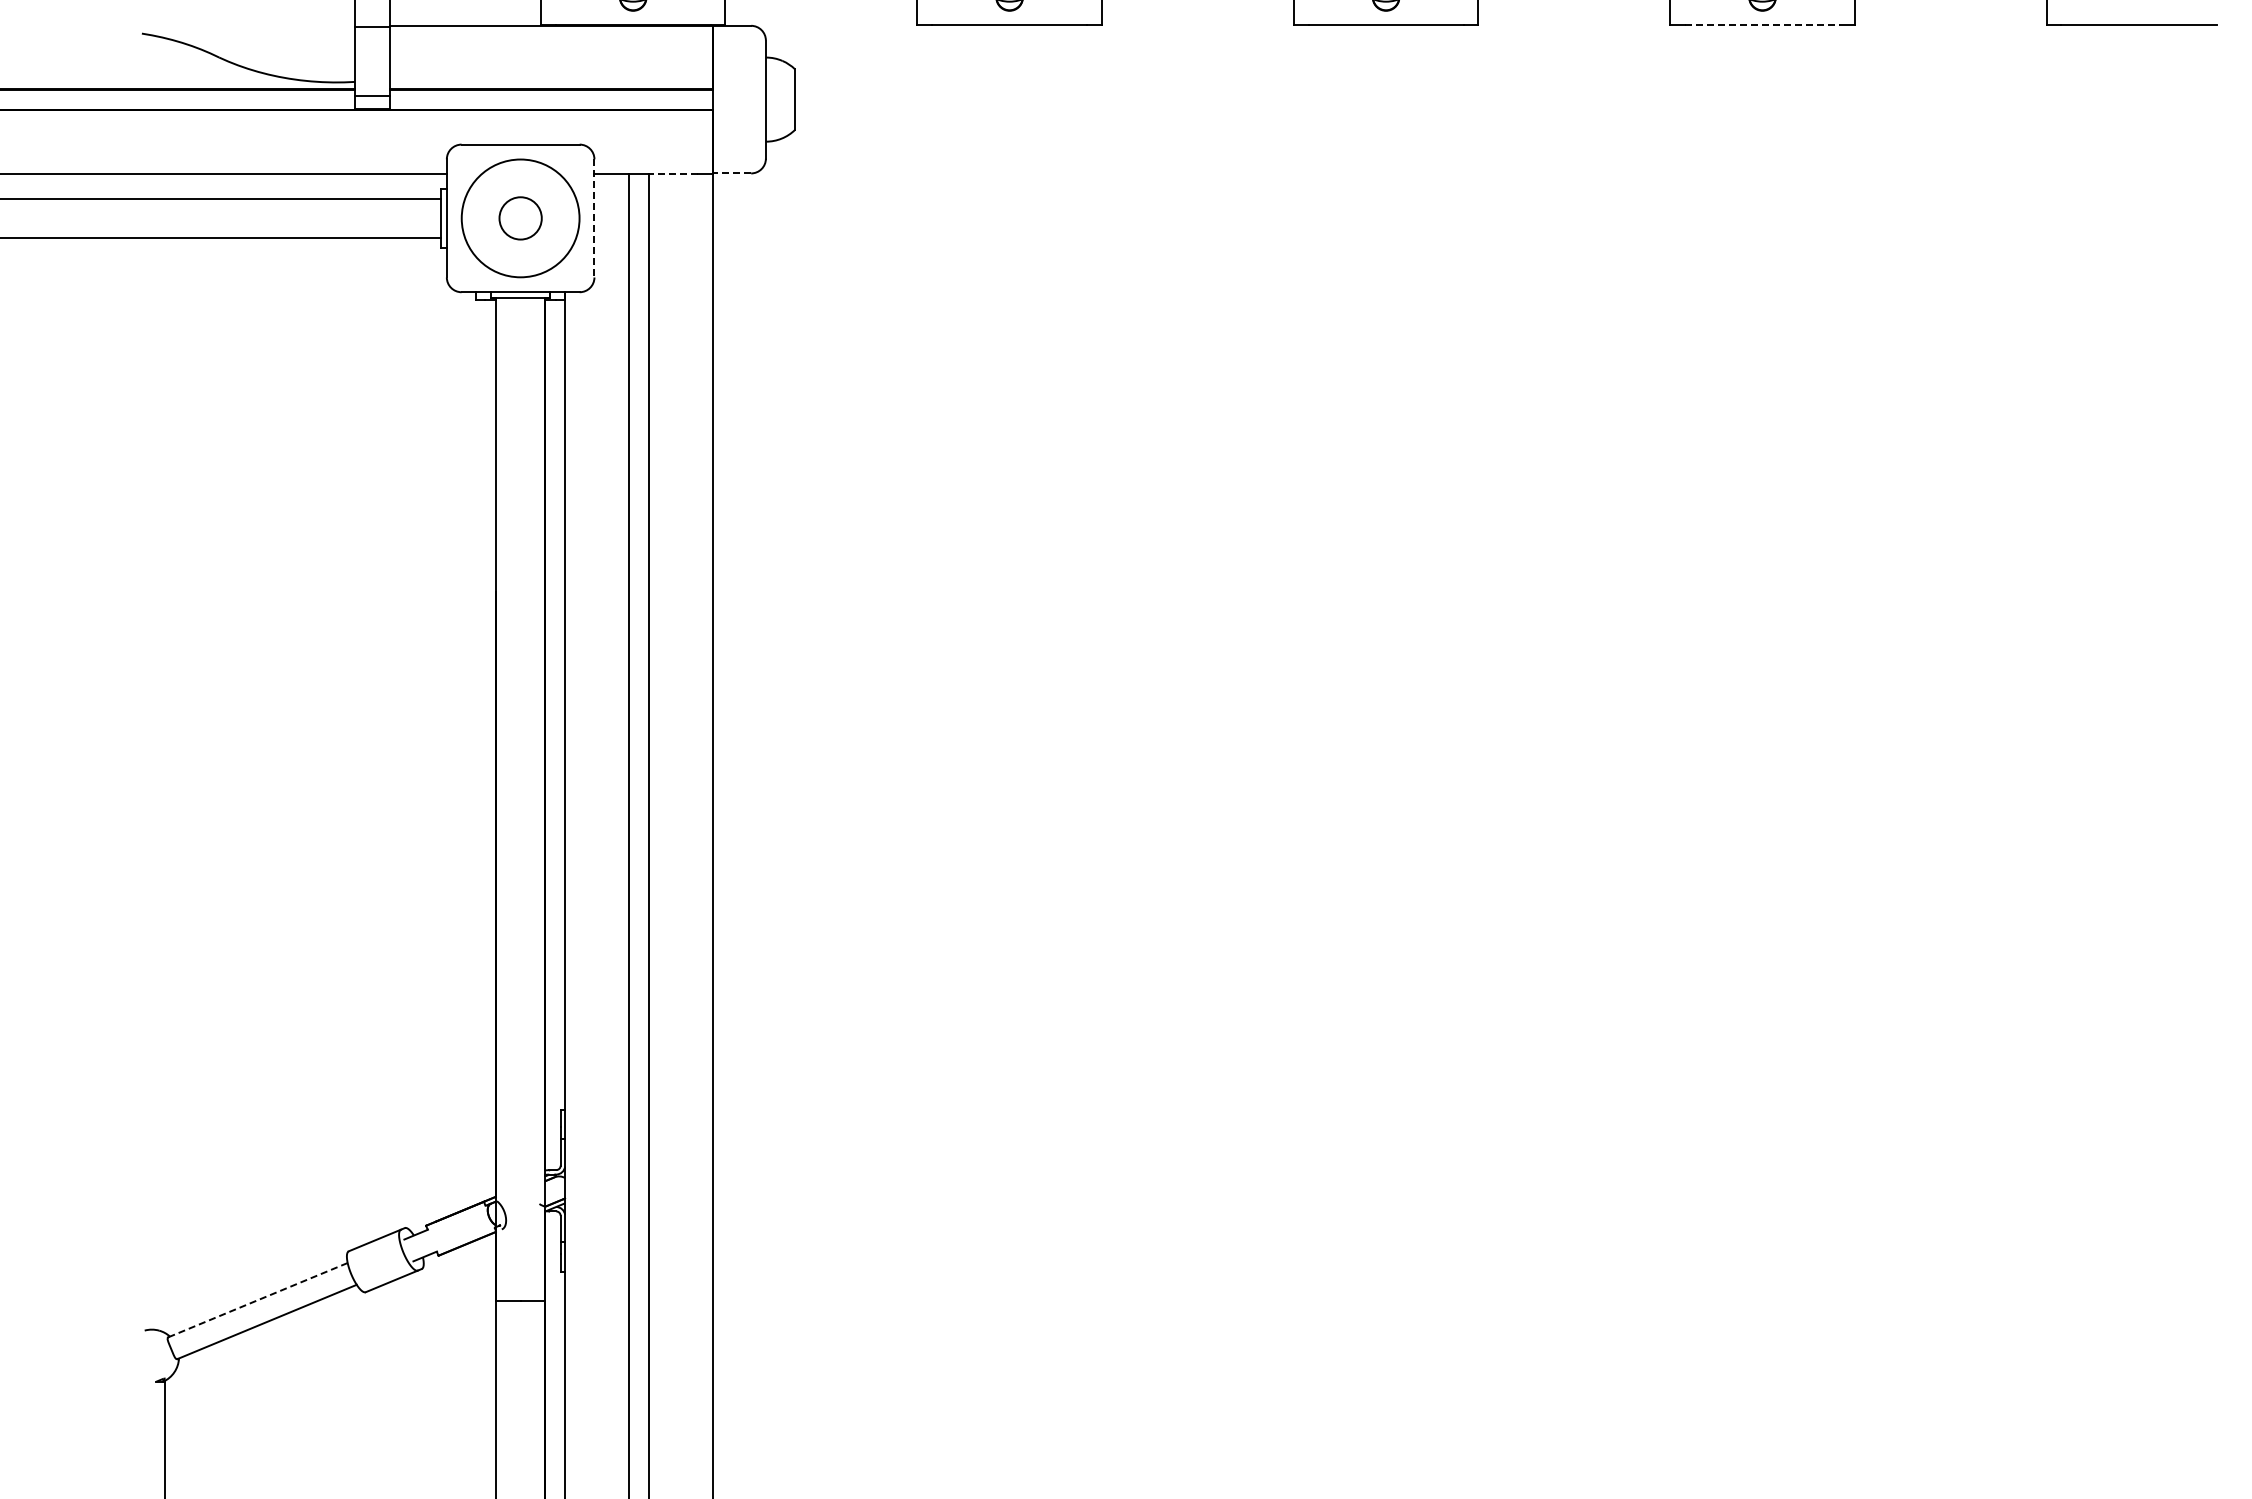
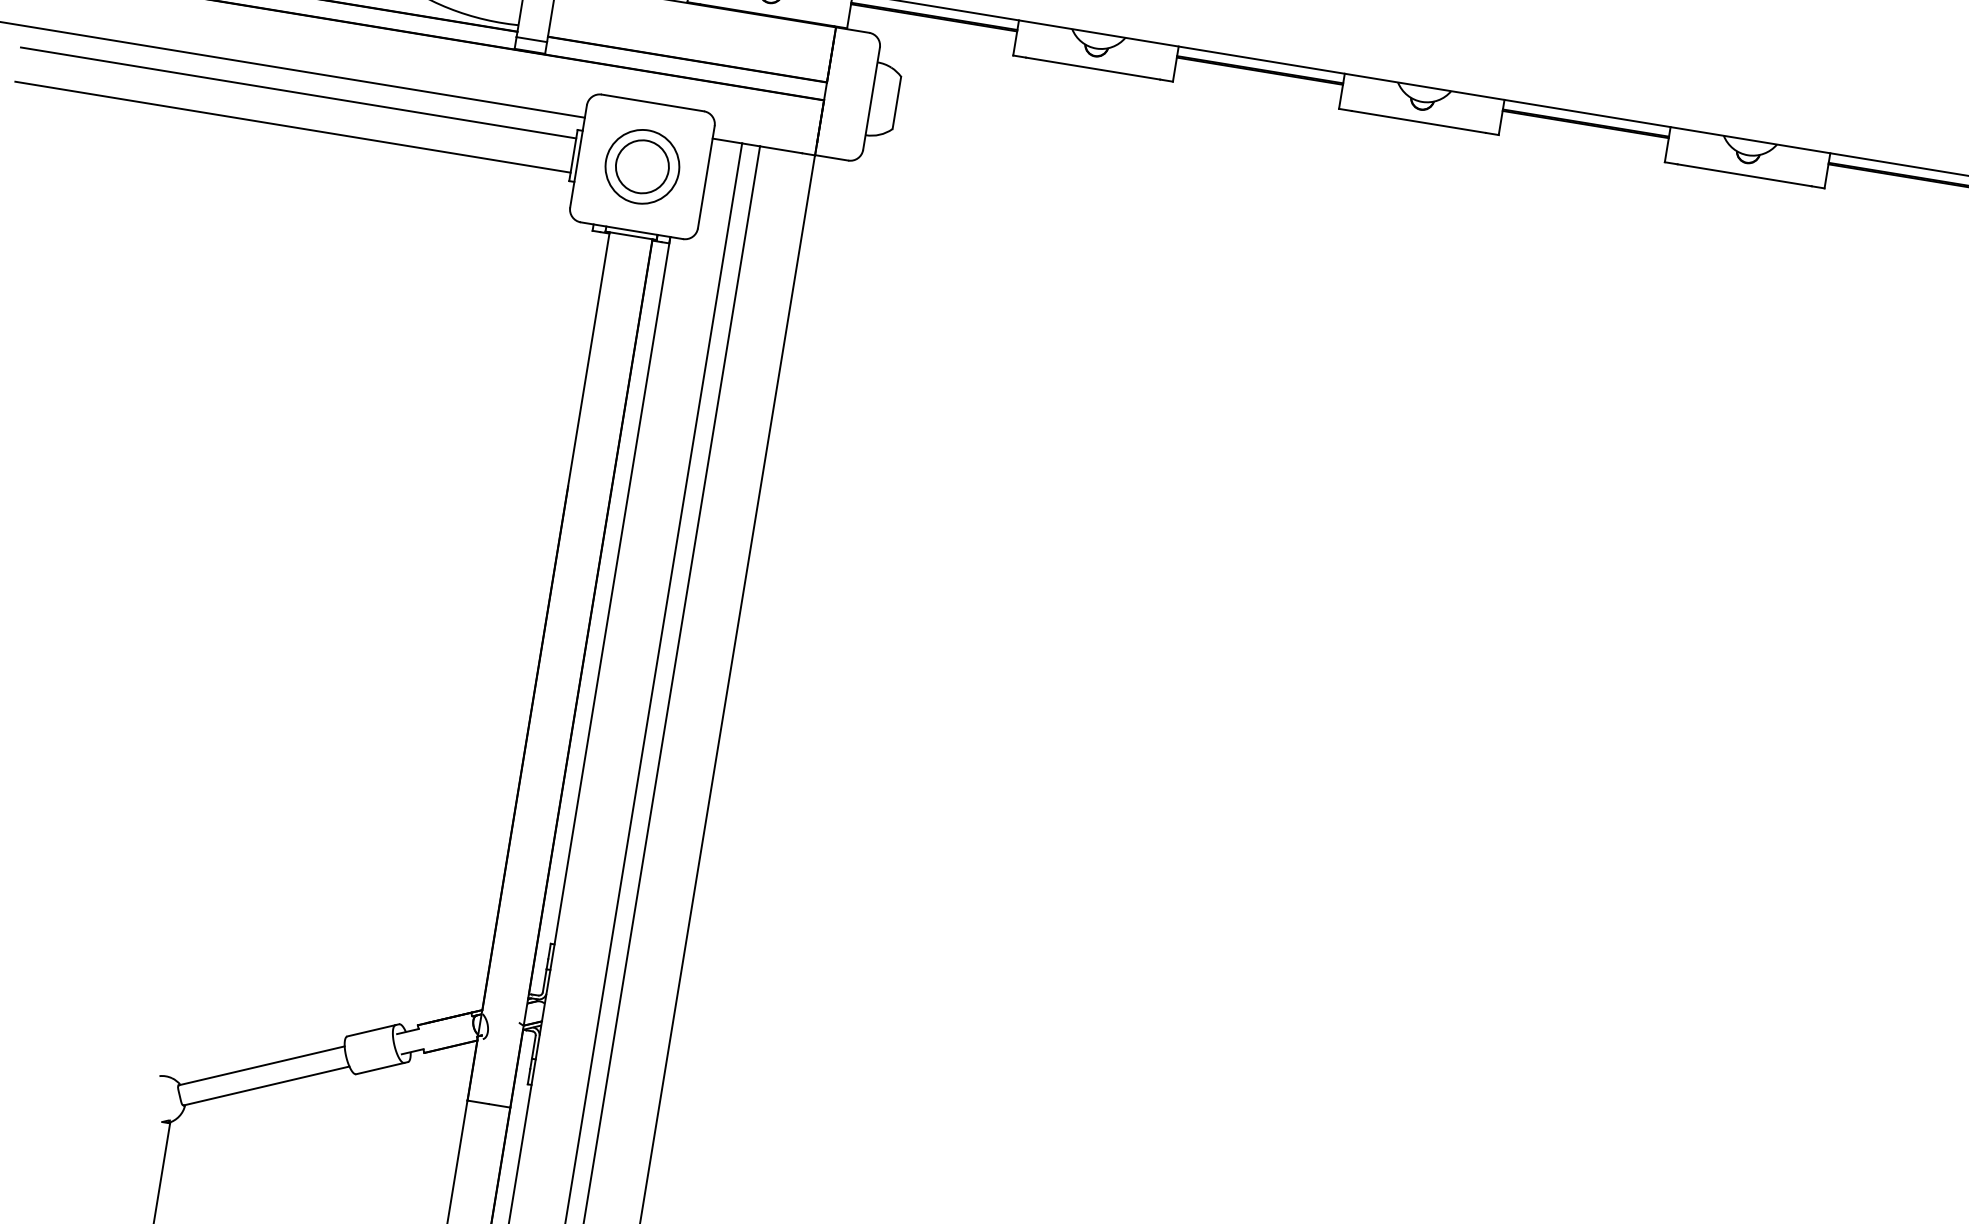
line: (1762, 24) -> (1744, 175), dashed -> solid
line: (673, 173) -> (781, 149), dashed -> solid
line: (731, 173) -> (831, 157), dashed -> solid
circle: (520, 218) -> (642, 166), size x0.71
circle: (520, 218) -> (642, 166), size x1.43
line: (594, 218) -> (706, 177), dashed -> solid
line: (257, 1300) -> (261, 1066), dashed -> solid

